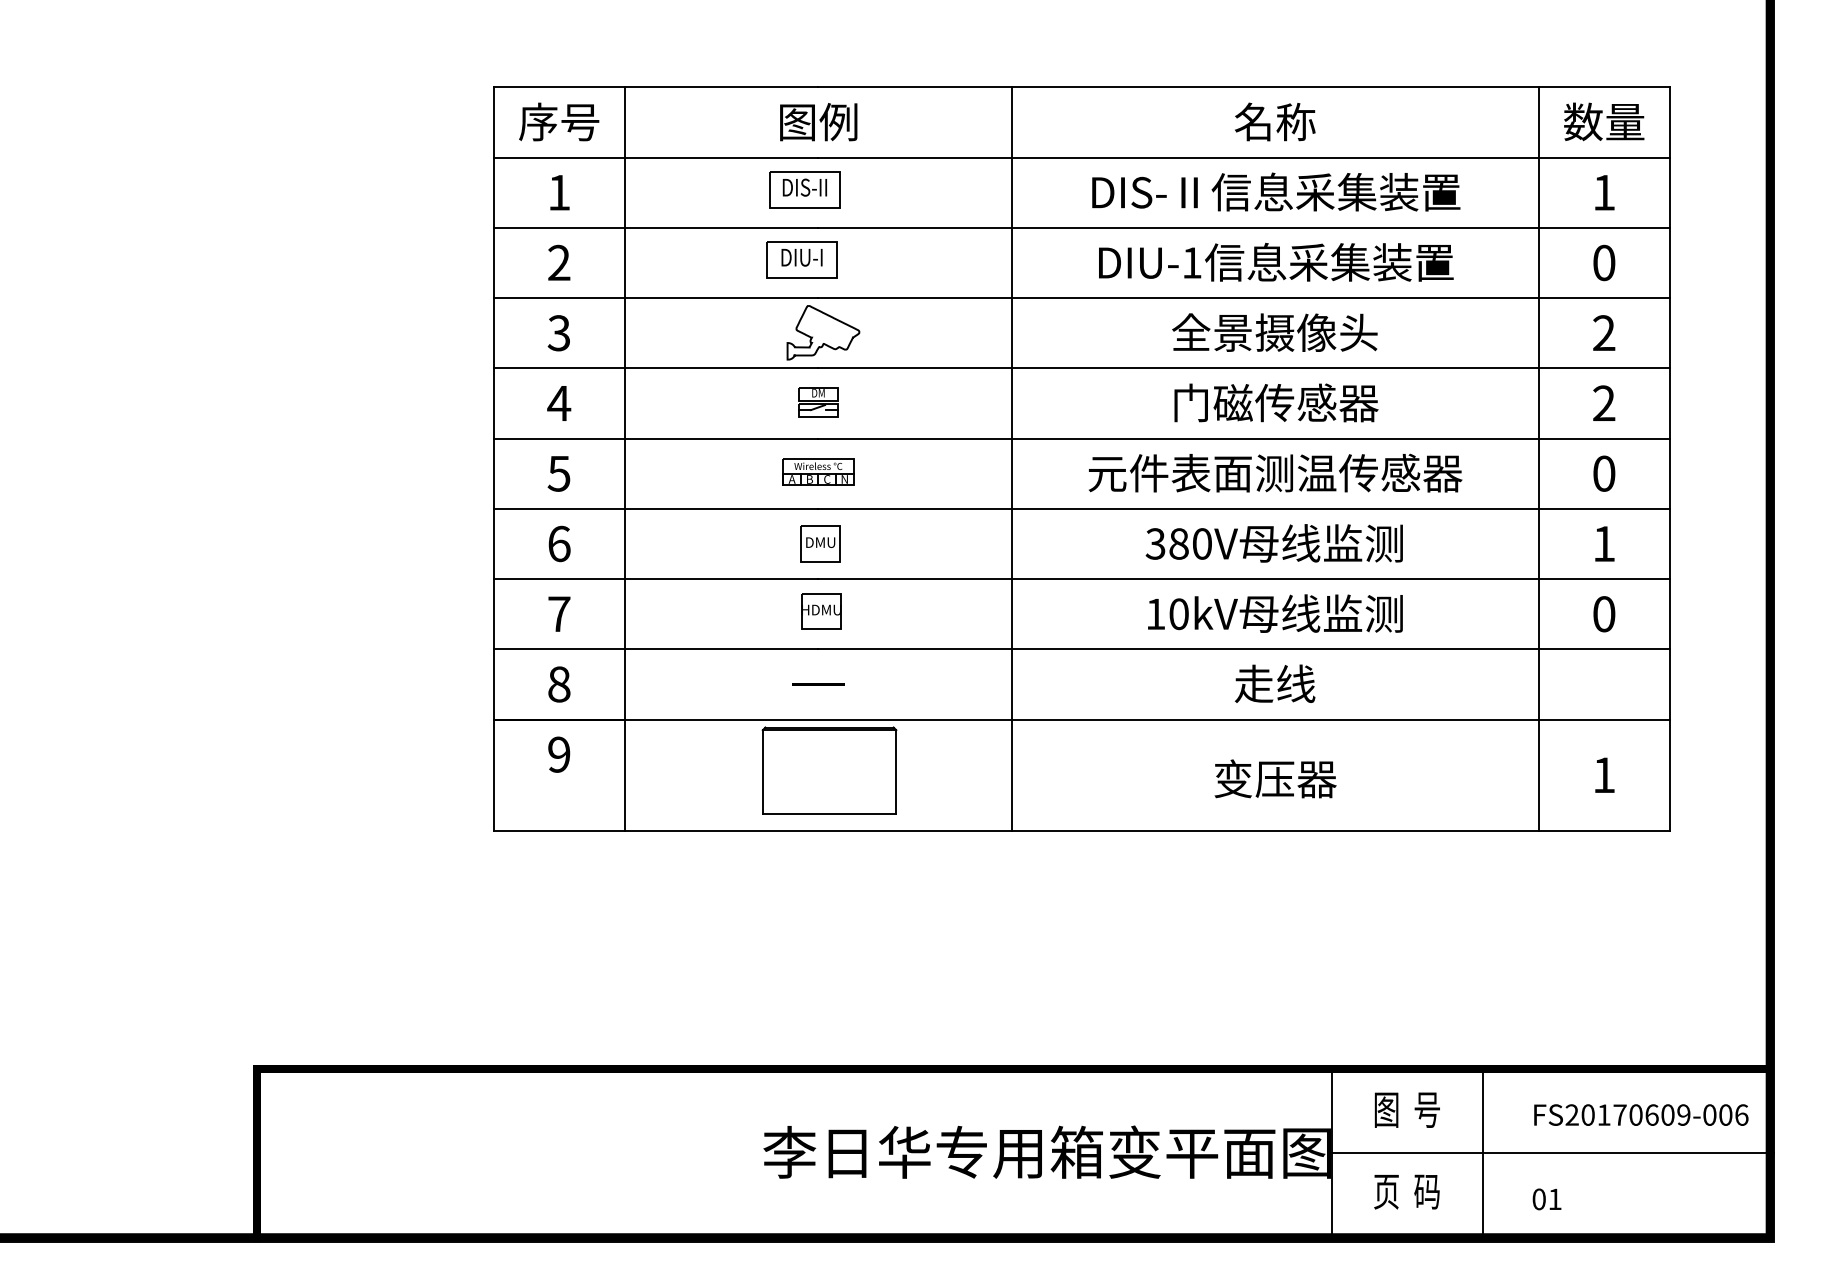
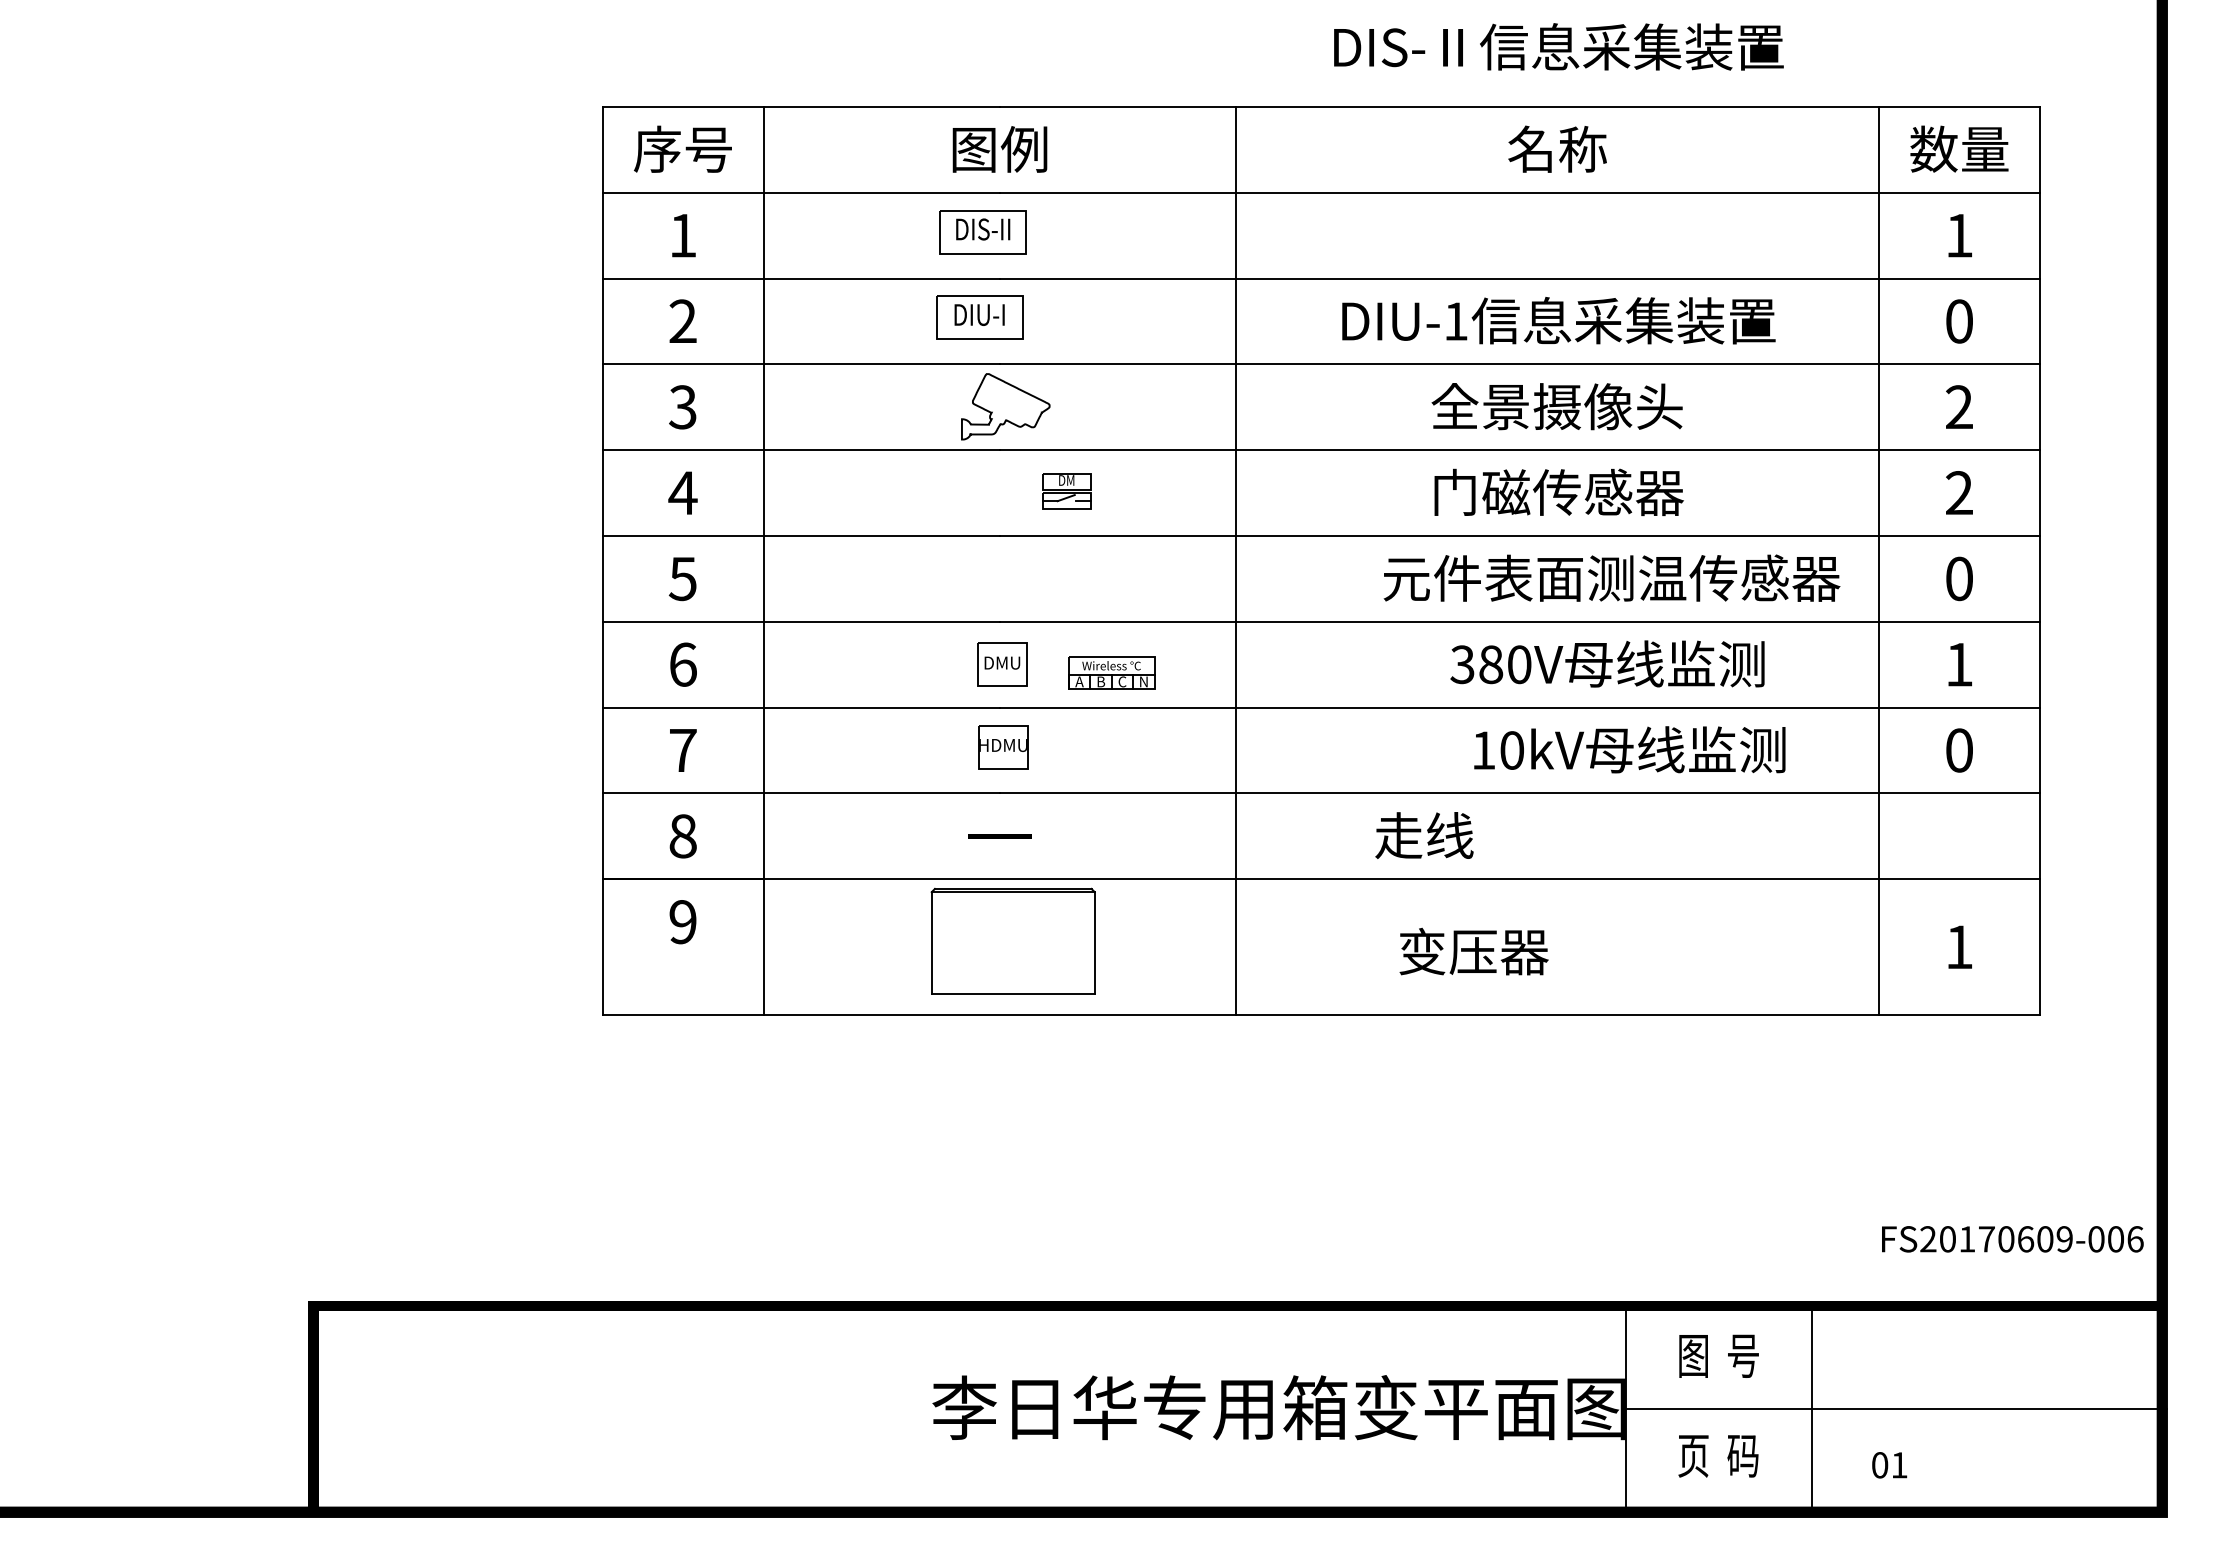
text: (1275, 191) -> (1558, 46), moved
part: (818, 402) -> (1066, 491), moved
part: (818, 471) -> (1111, 672), moved
text: (1275, 472) -> (1611, 577), moved
text: (1274, 542) -> (1607, 663), moved
text: (1275, 613) -> (1629, 749), moved
text: (1275, 683) -> (1424, 835), moved
text: (1275, 778) -> (1473, 951), moved
text: (1641, 1115) -> (2012, 1239), moved

